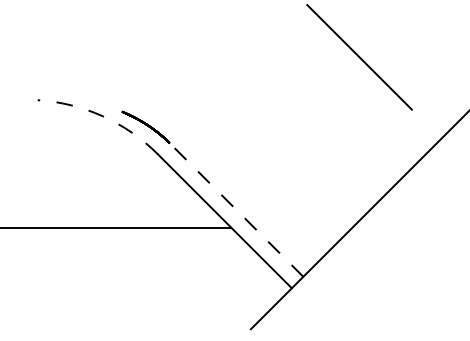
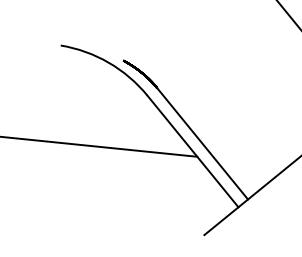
arc: (102, 116) -> (108, 62), dashed -> solid
line: (236, 209) -> (202, 143), dashed -> solid

